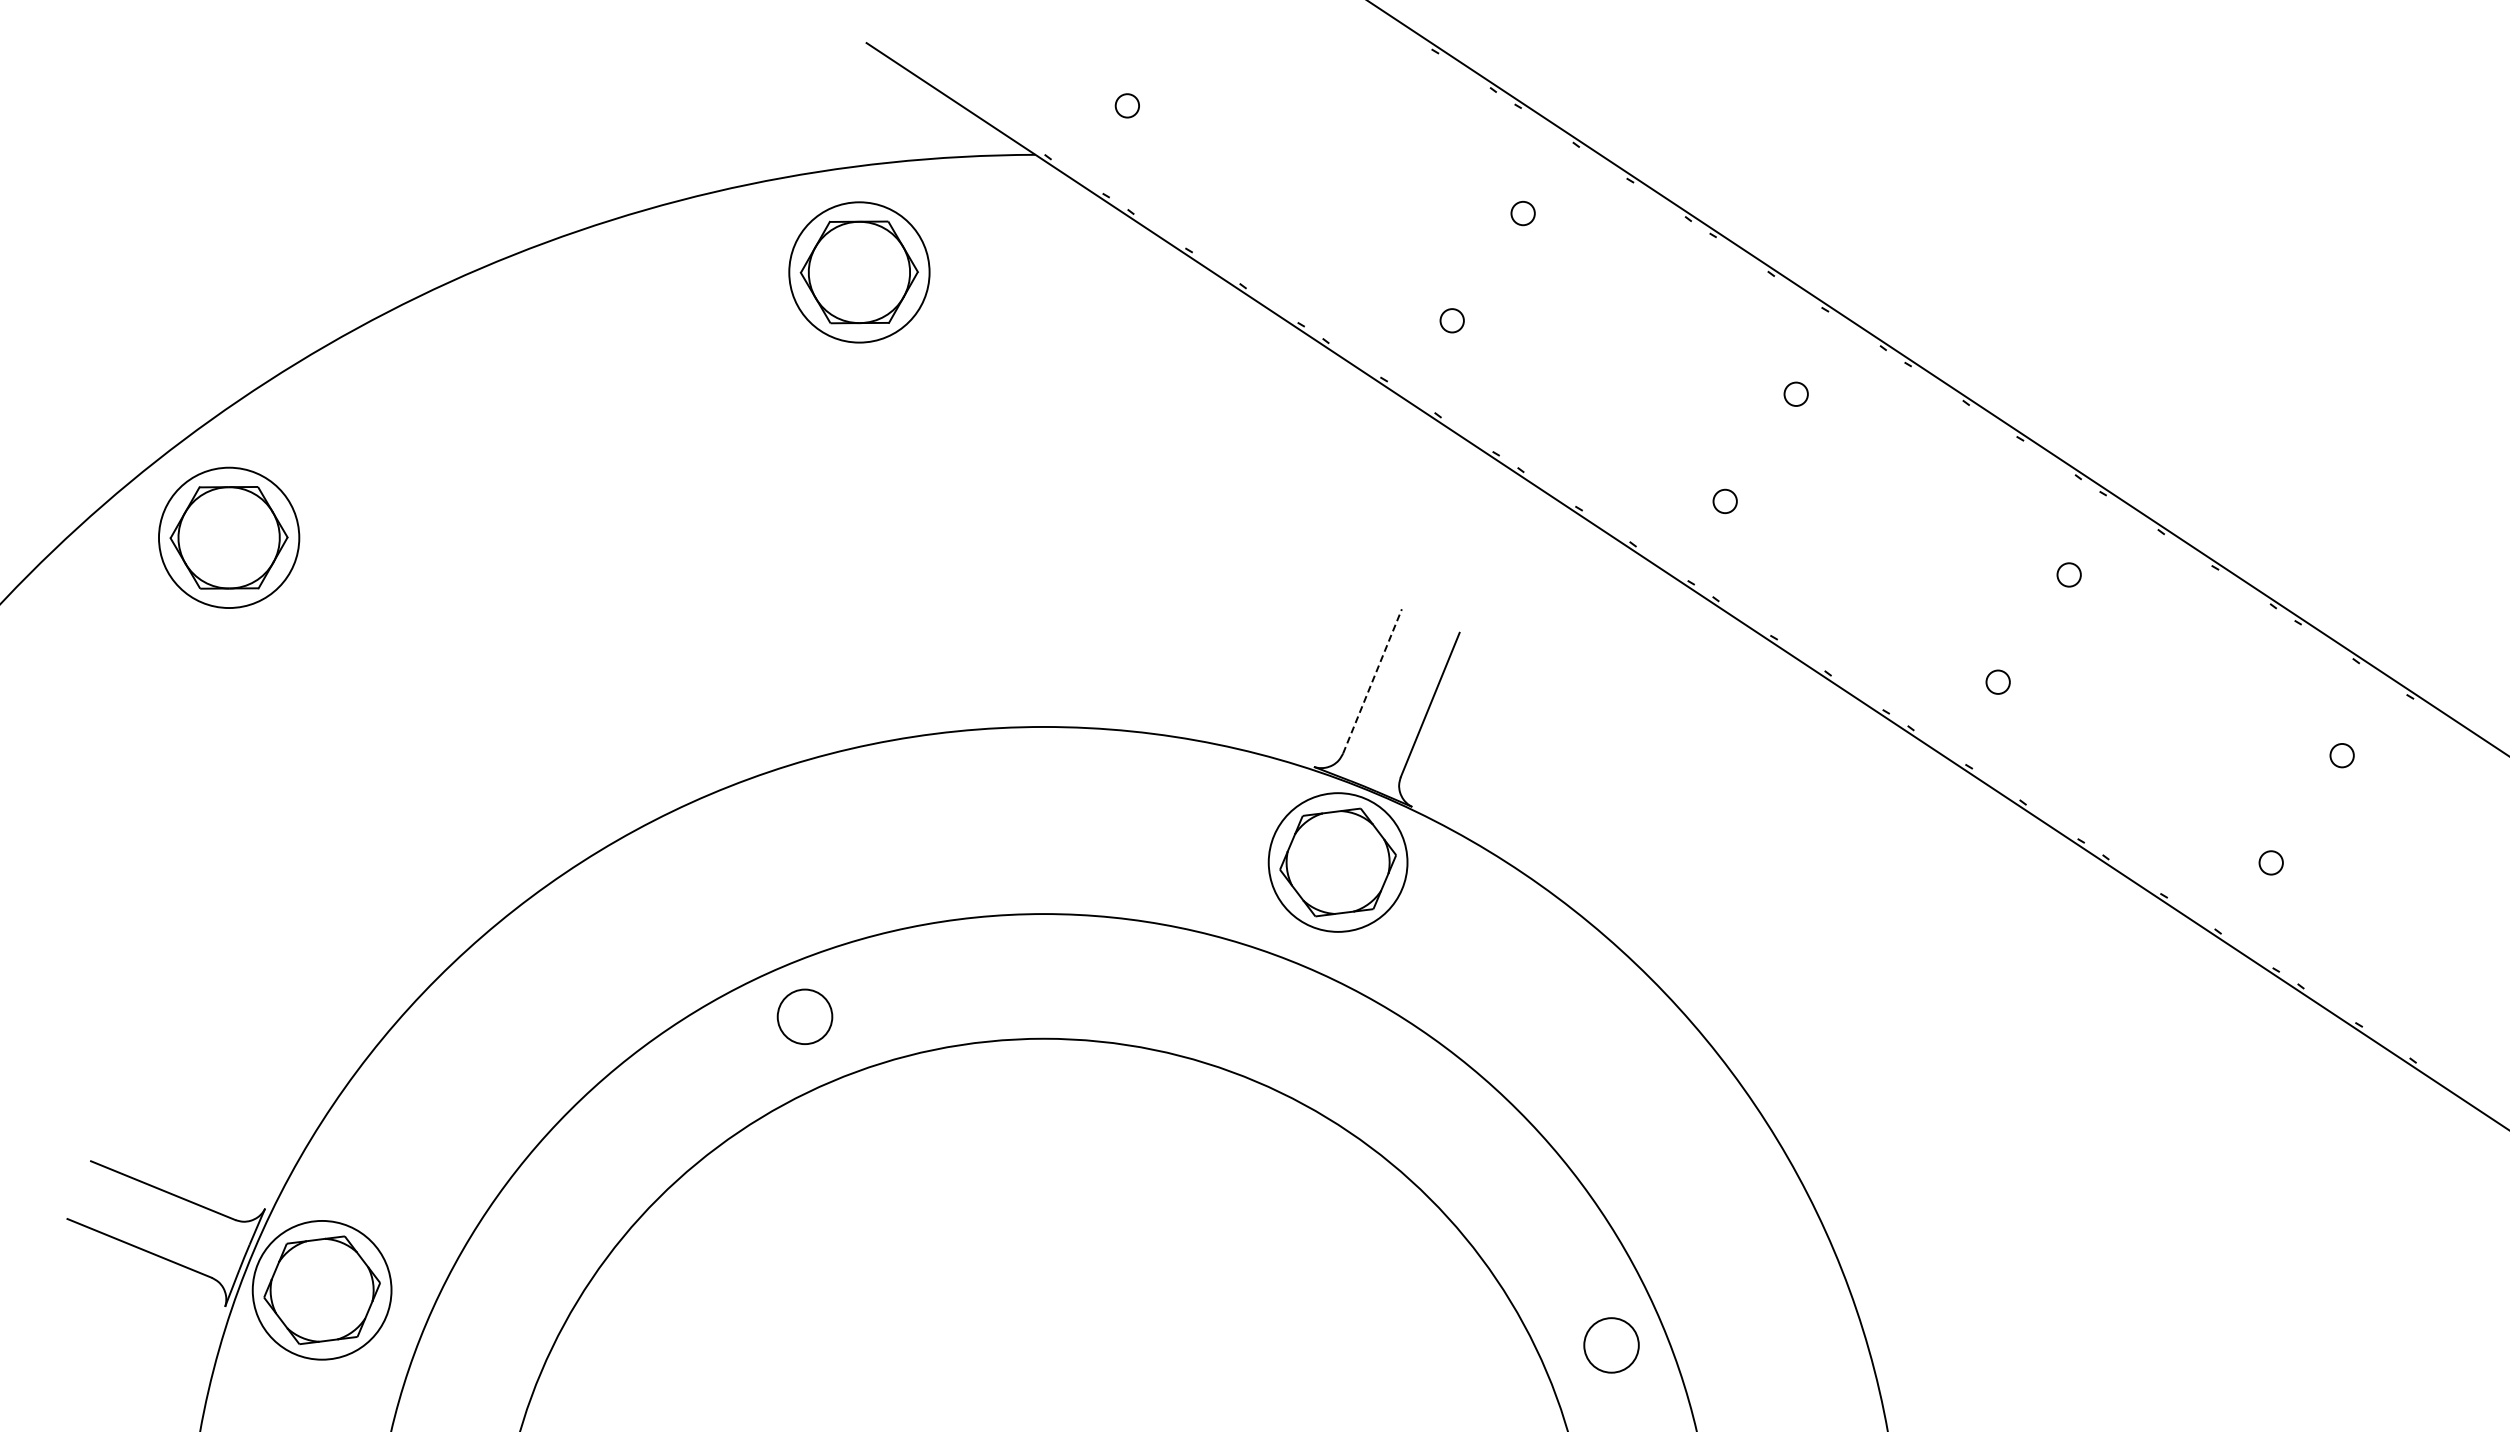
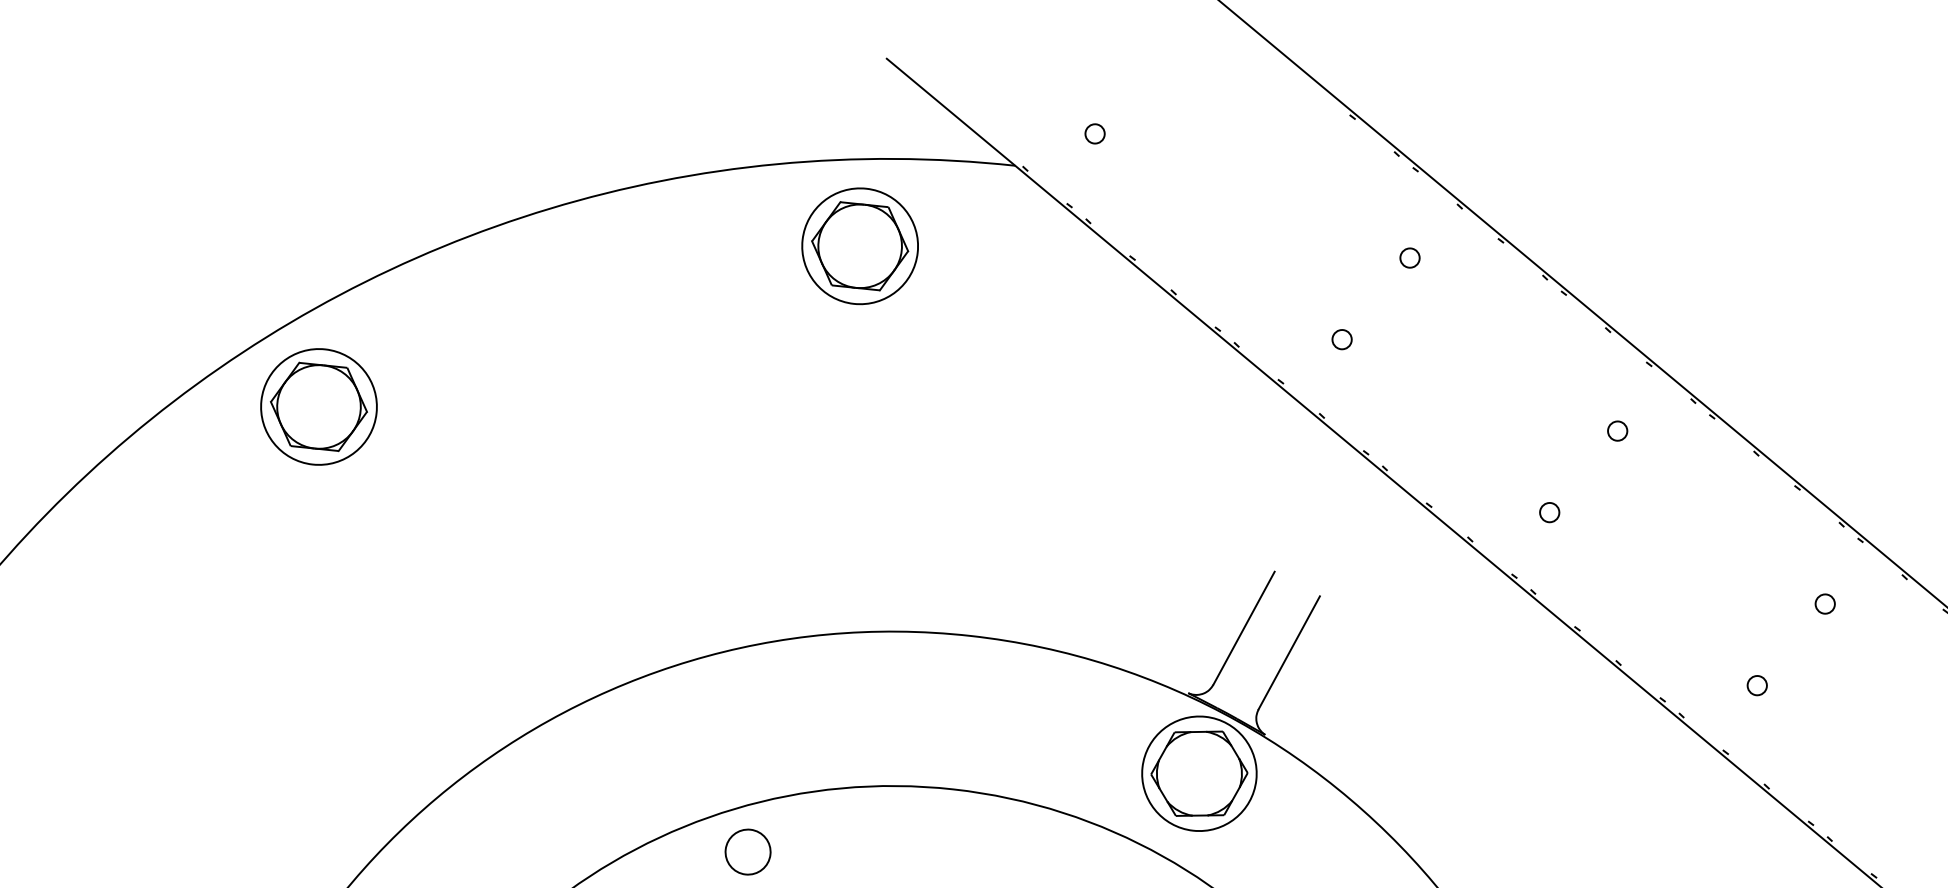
line: (1372, 681) -> (1244, 628), dashed -> solid

